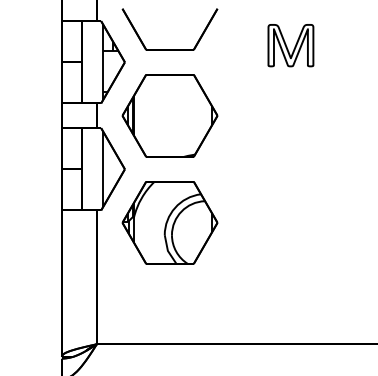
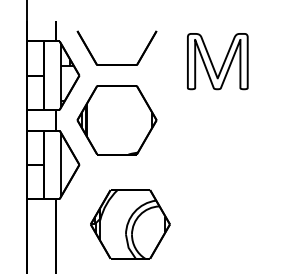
part: (290, 45) -> (217, 61), size x1.6
part: (169, 222) -> (129, 224), moved

